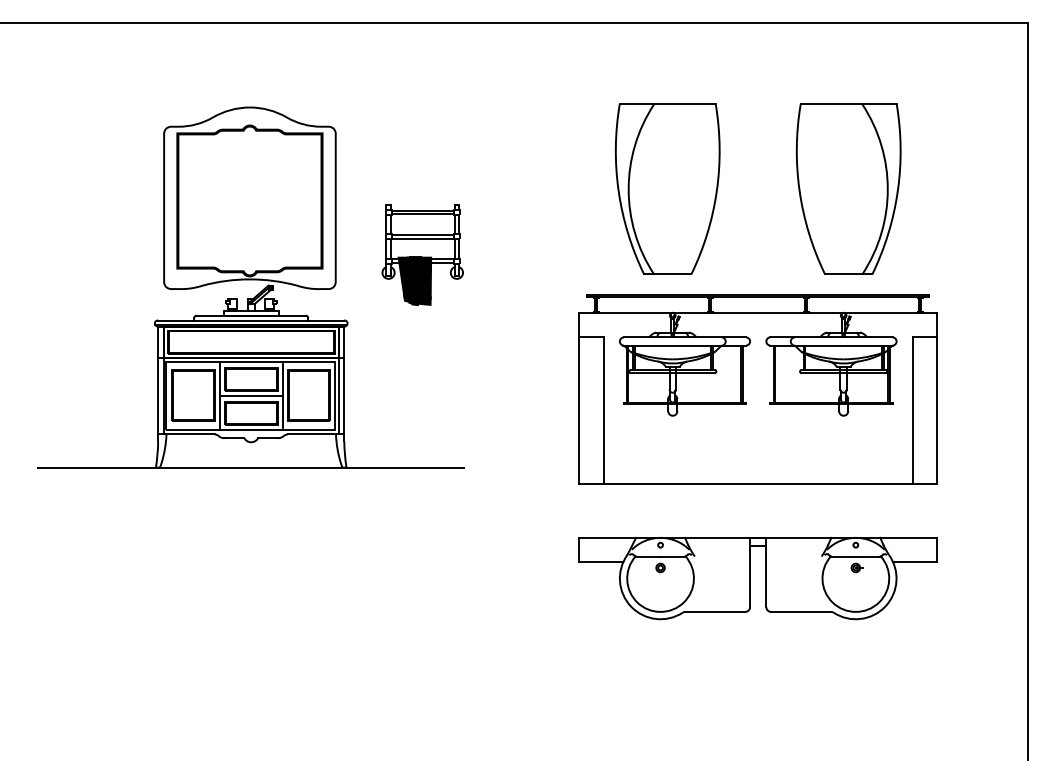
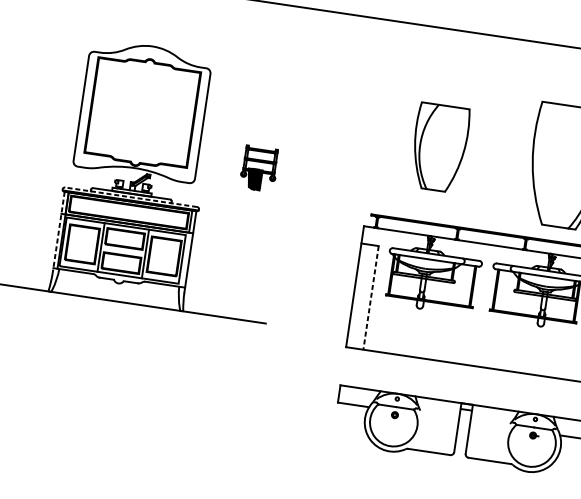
part: (667, 188) -> (439, 147), size x0.7
part: (422, 254) -> (259, 168), size x0.6
line: (250, 320) -> (130, 197), solid -> dashed
line: (338, 380) -> (186, 248), removed
line: (158, 384) -> (58, 232), solid -> dashed
line: (250, 396) -> (122, 250), removed
line: (603, 411) -> (370, 298), solid -> dashed

